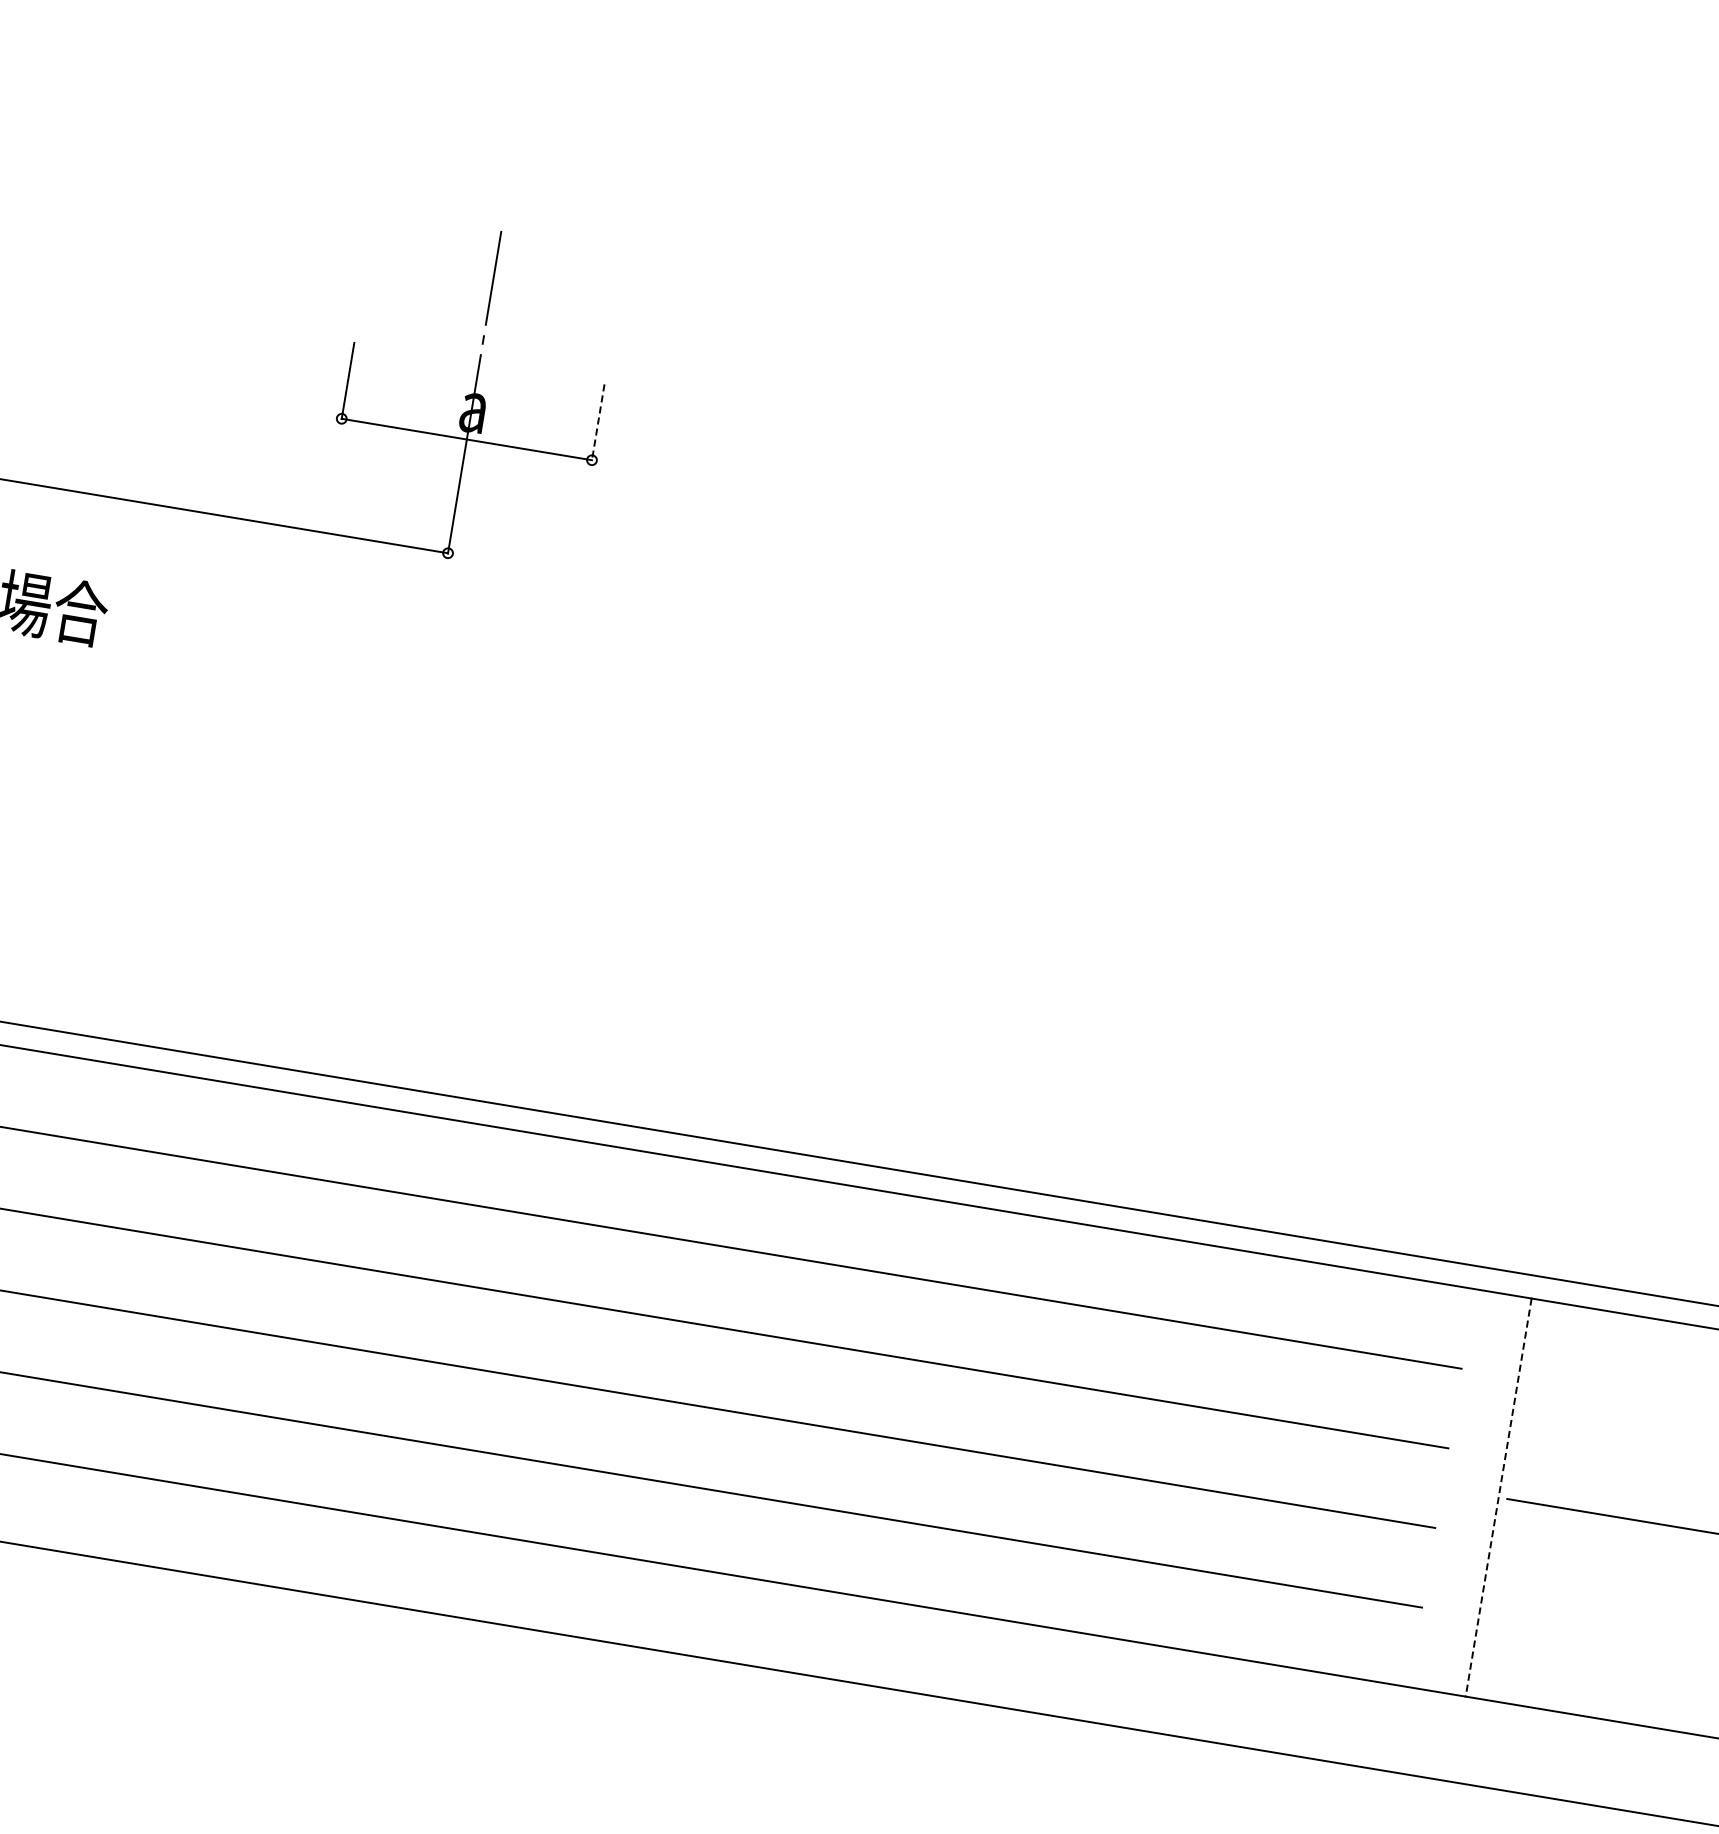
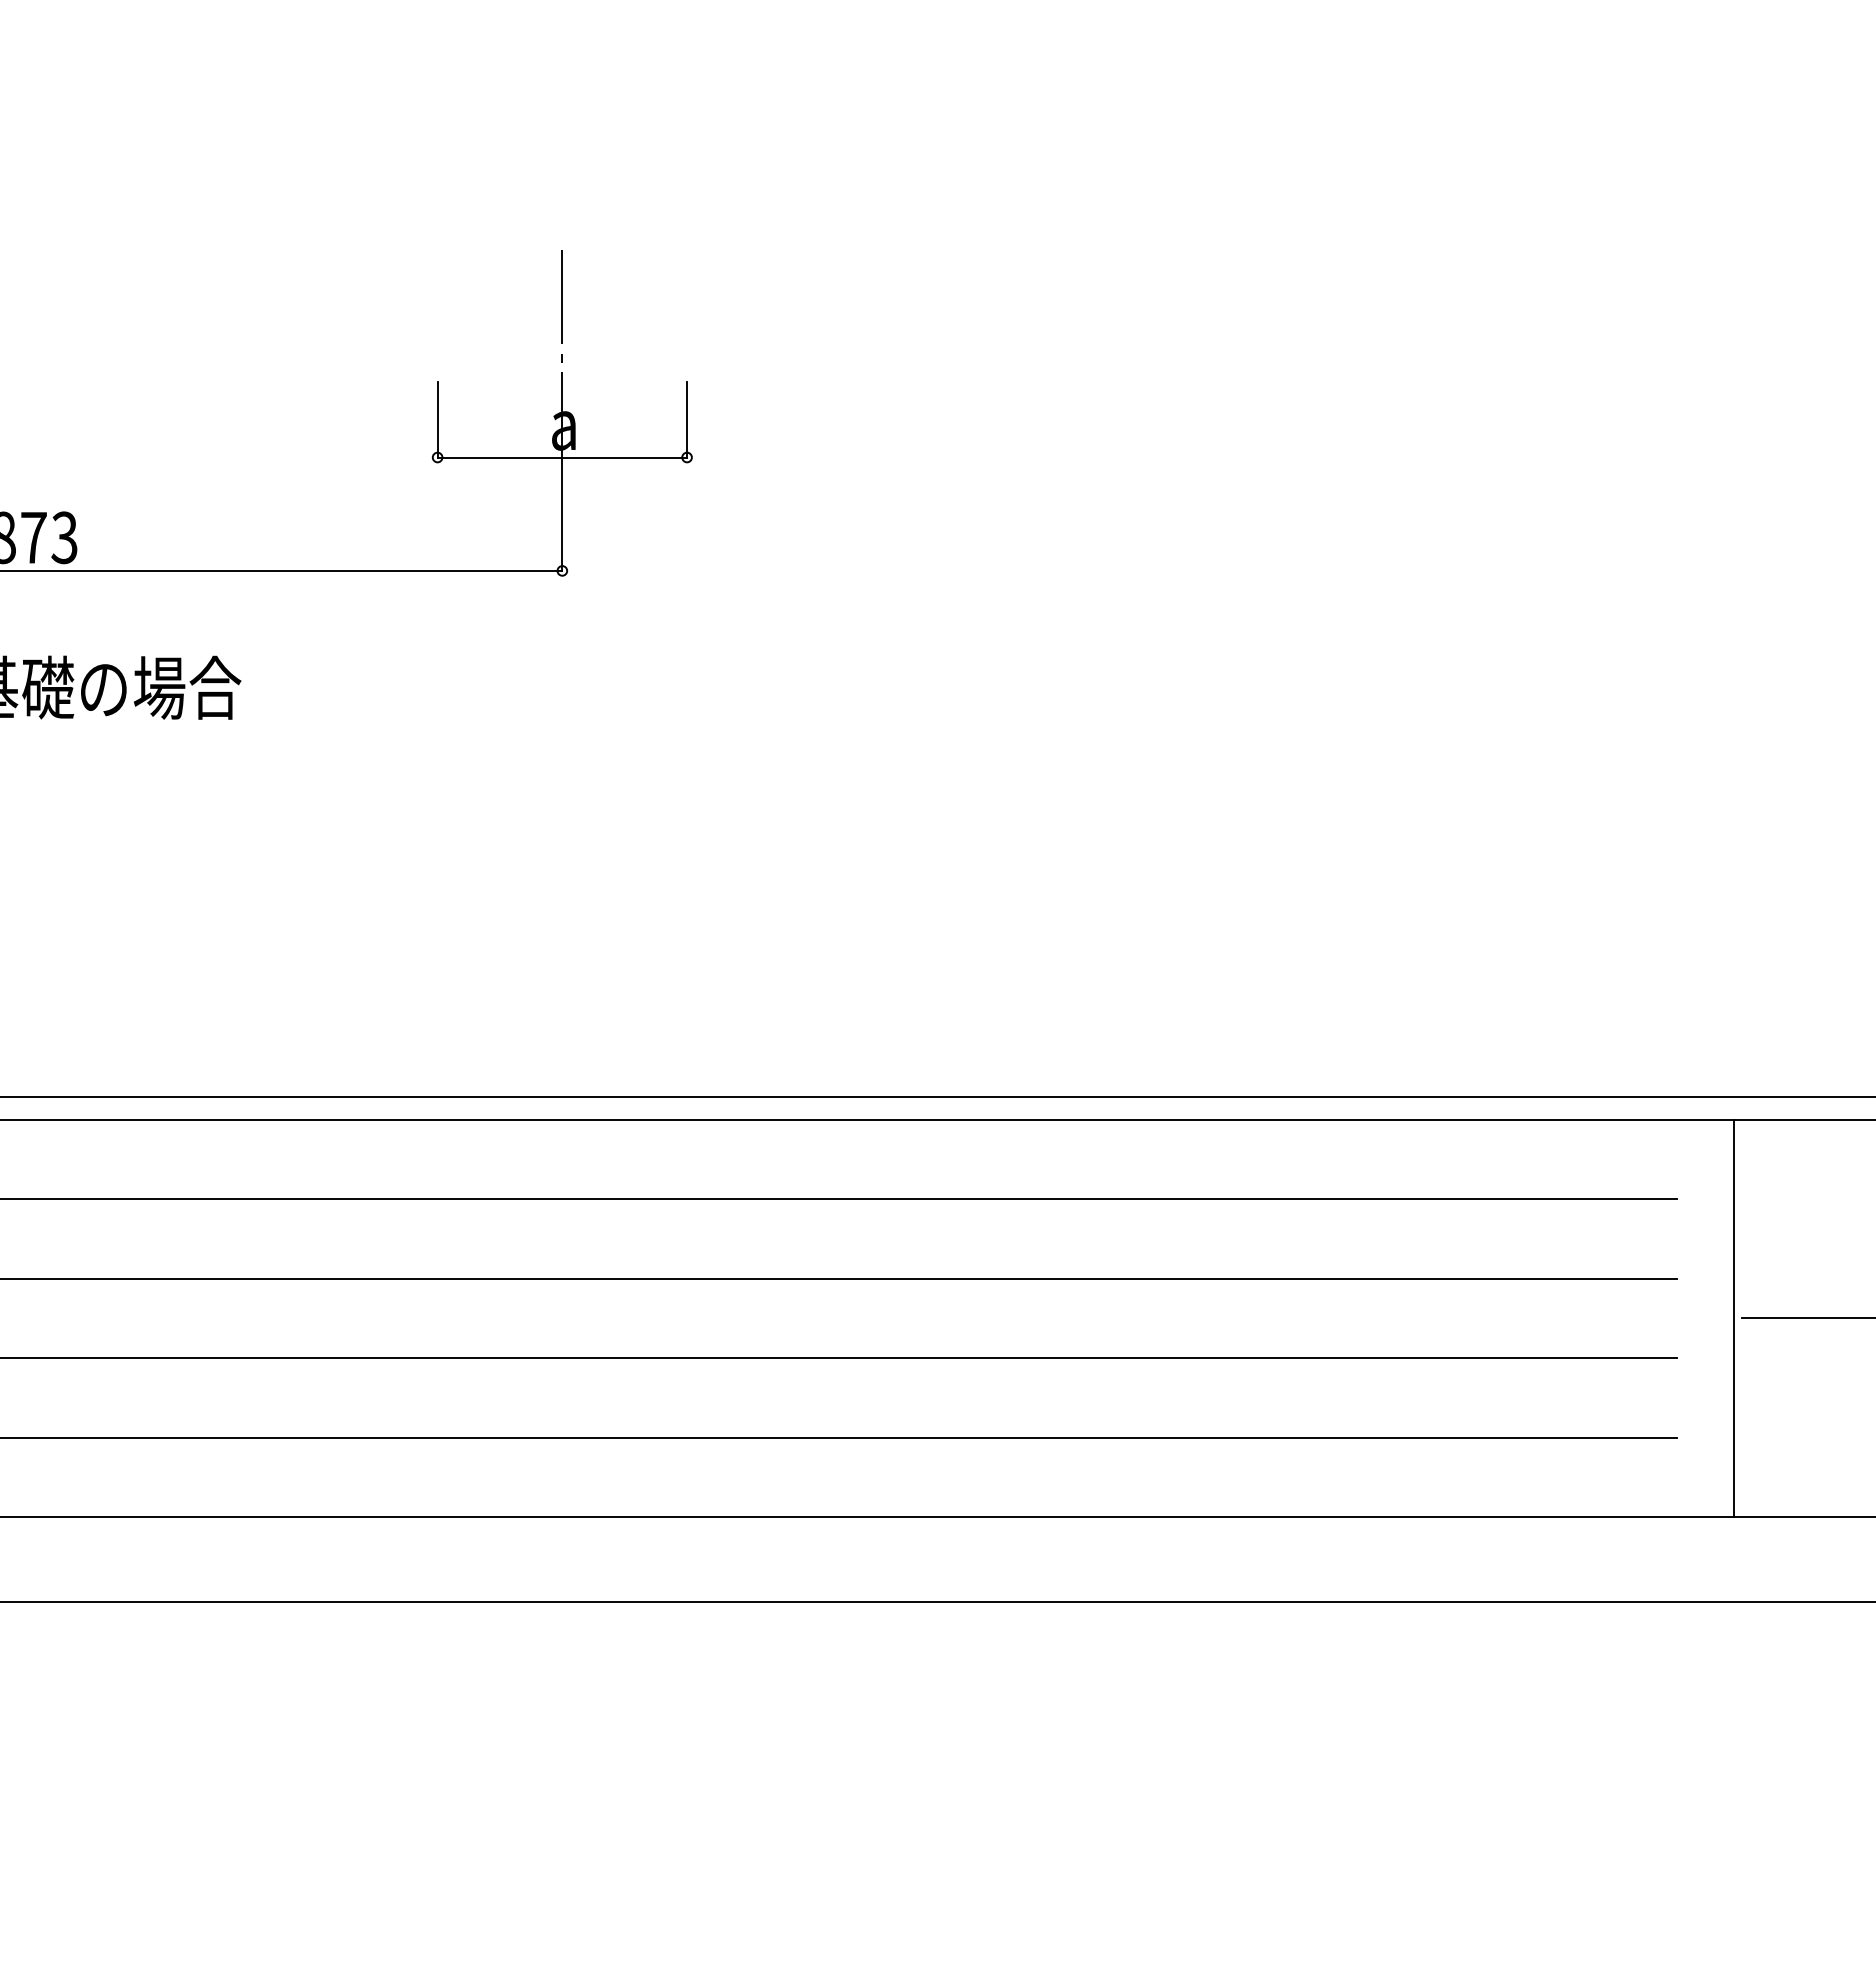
line: (598, 422) -> (687, 419), dashed -> solid
line: (1498, 1497) -> (1733, 1318), dashed -> solid

